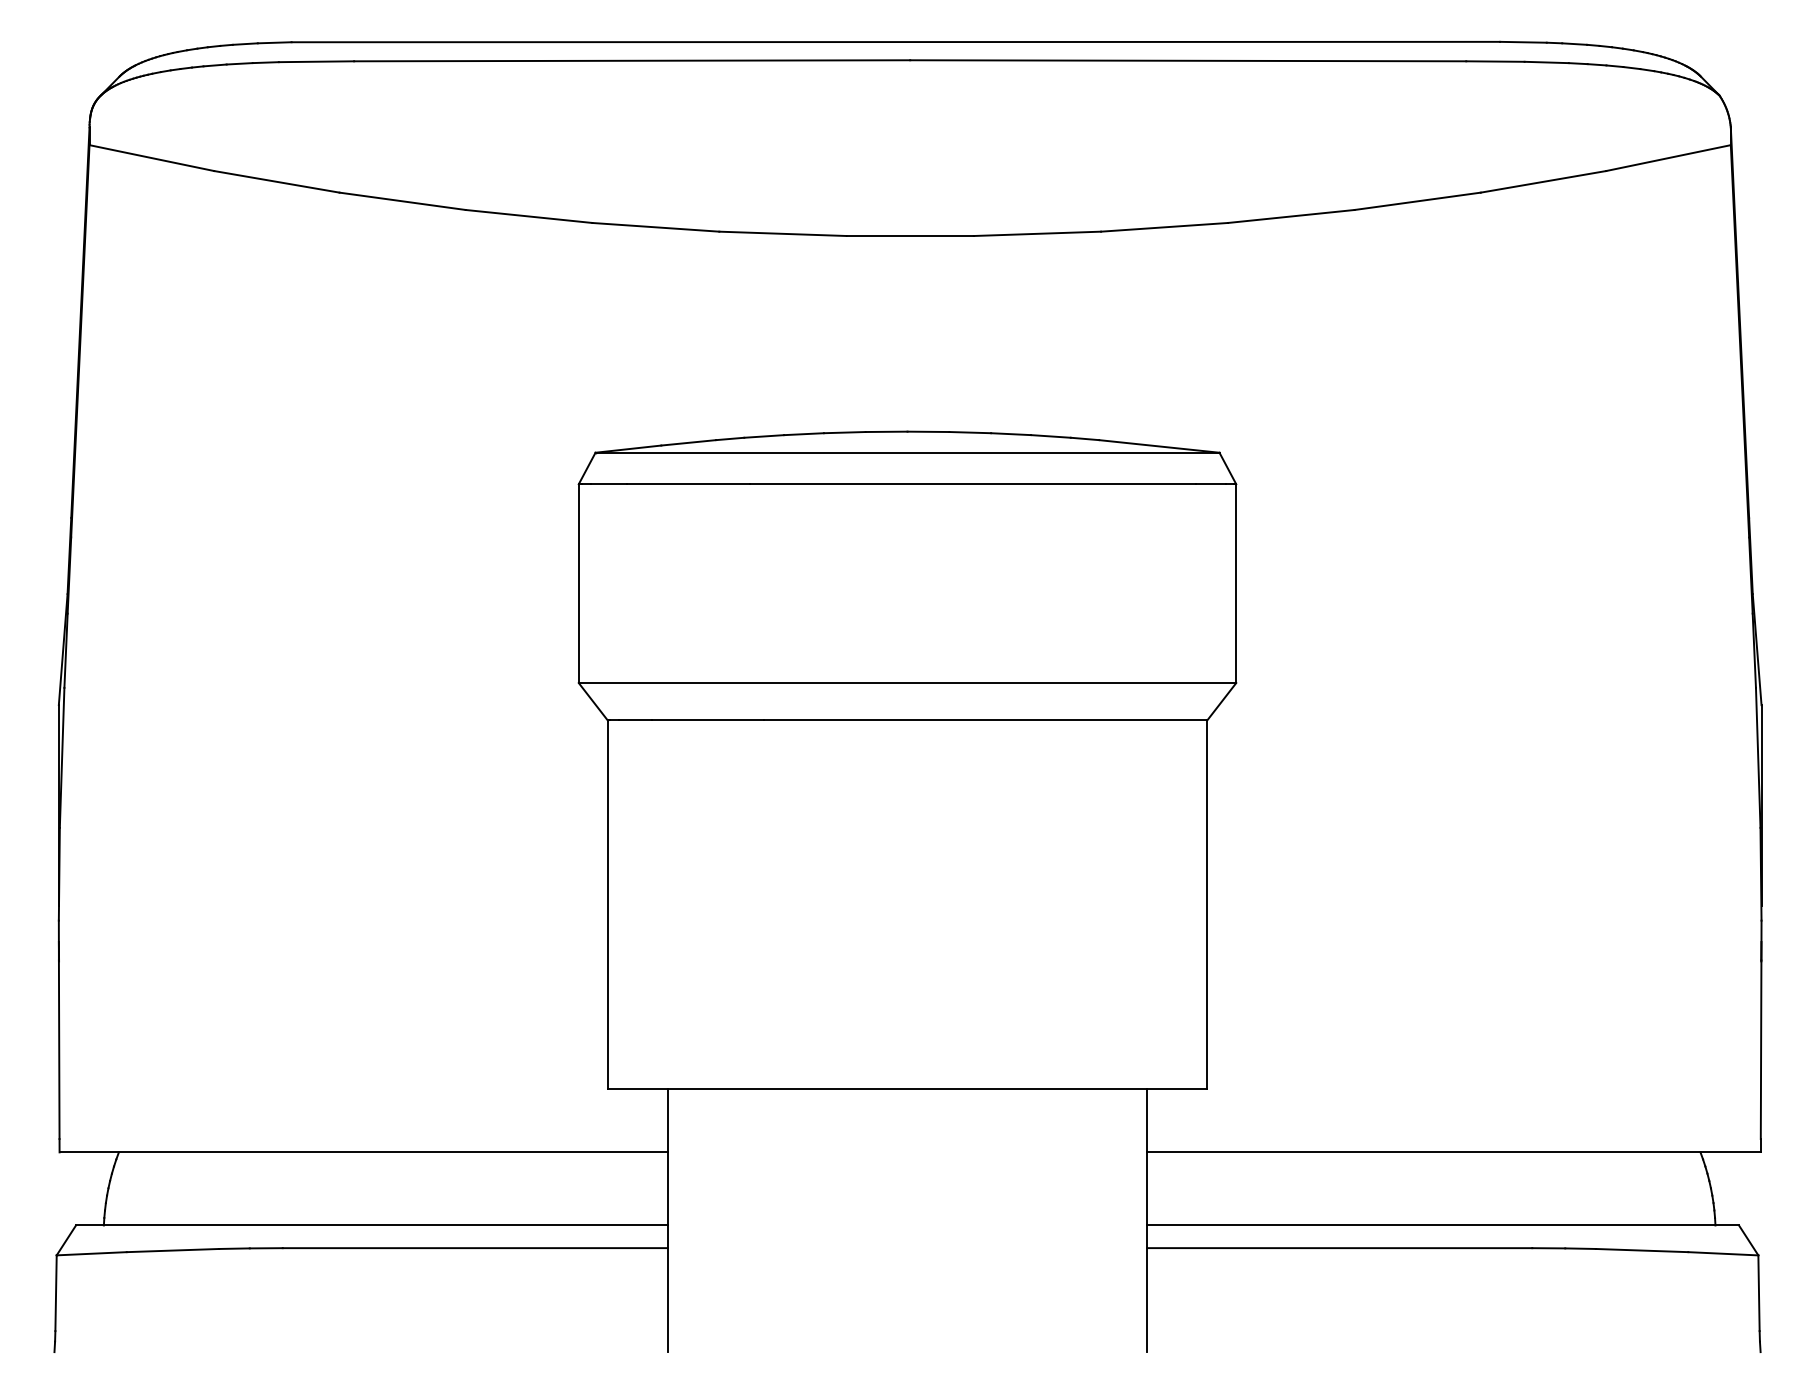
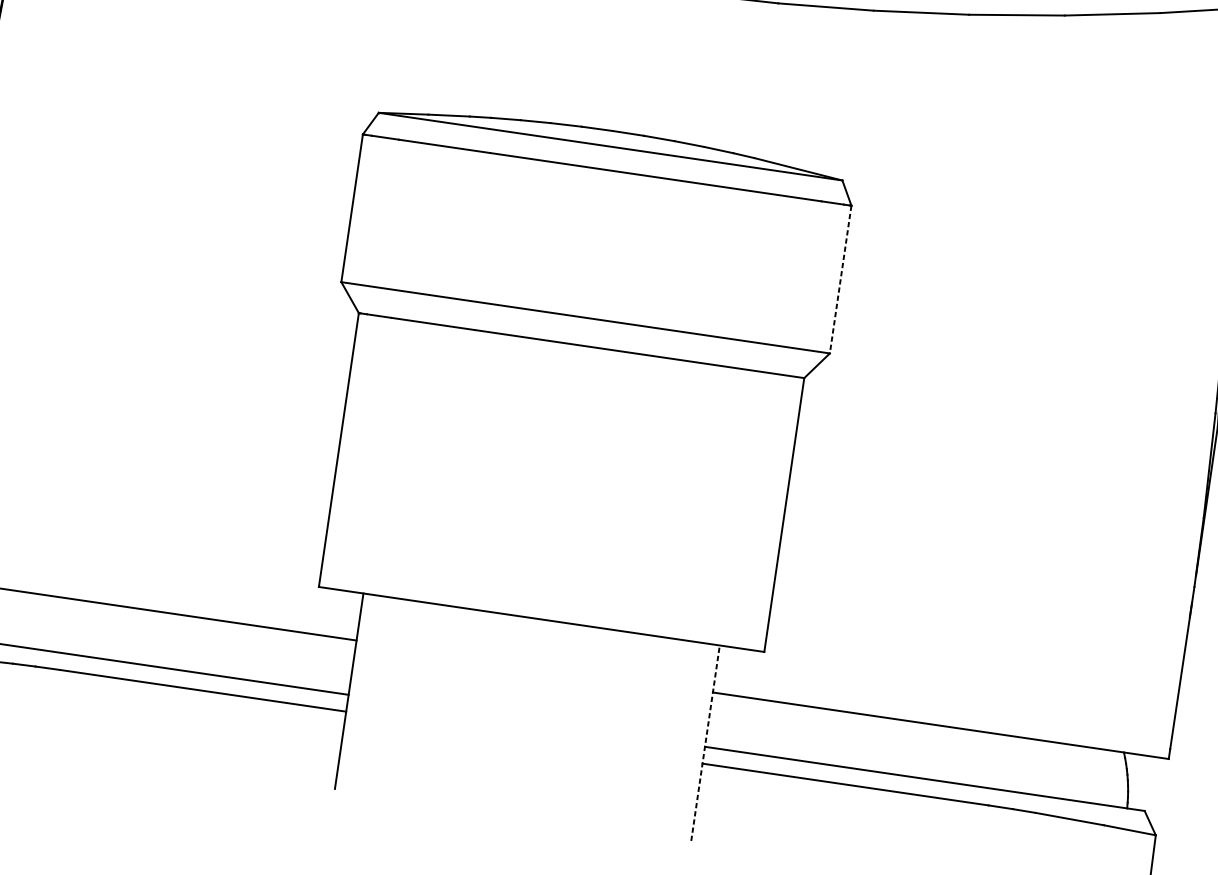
line: (1236, 584) -> (840, 280), solid -> dashed
line: (1147, 1220) -> (705, 743), solid -> dashed

